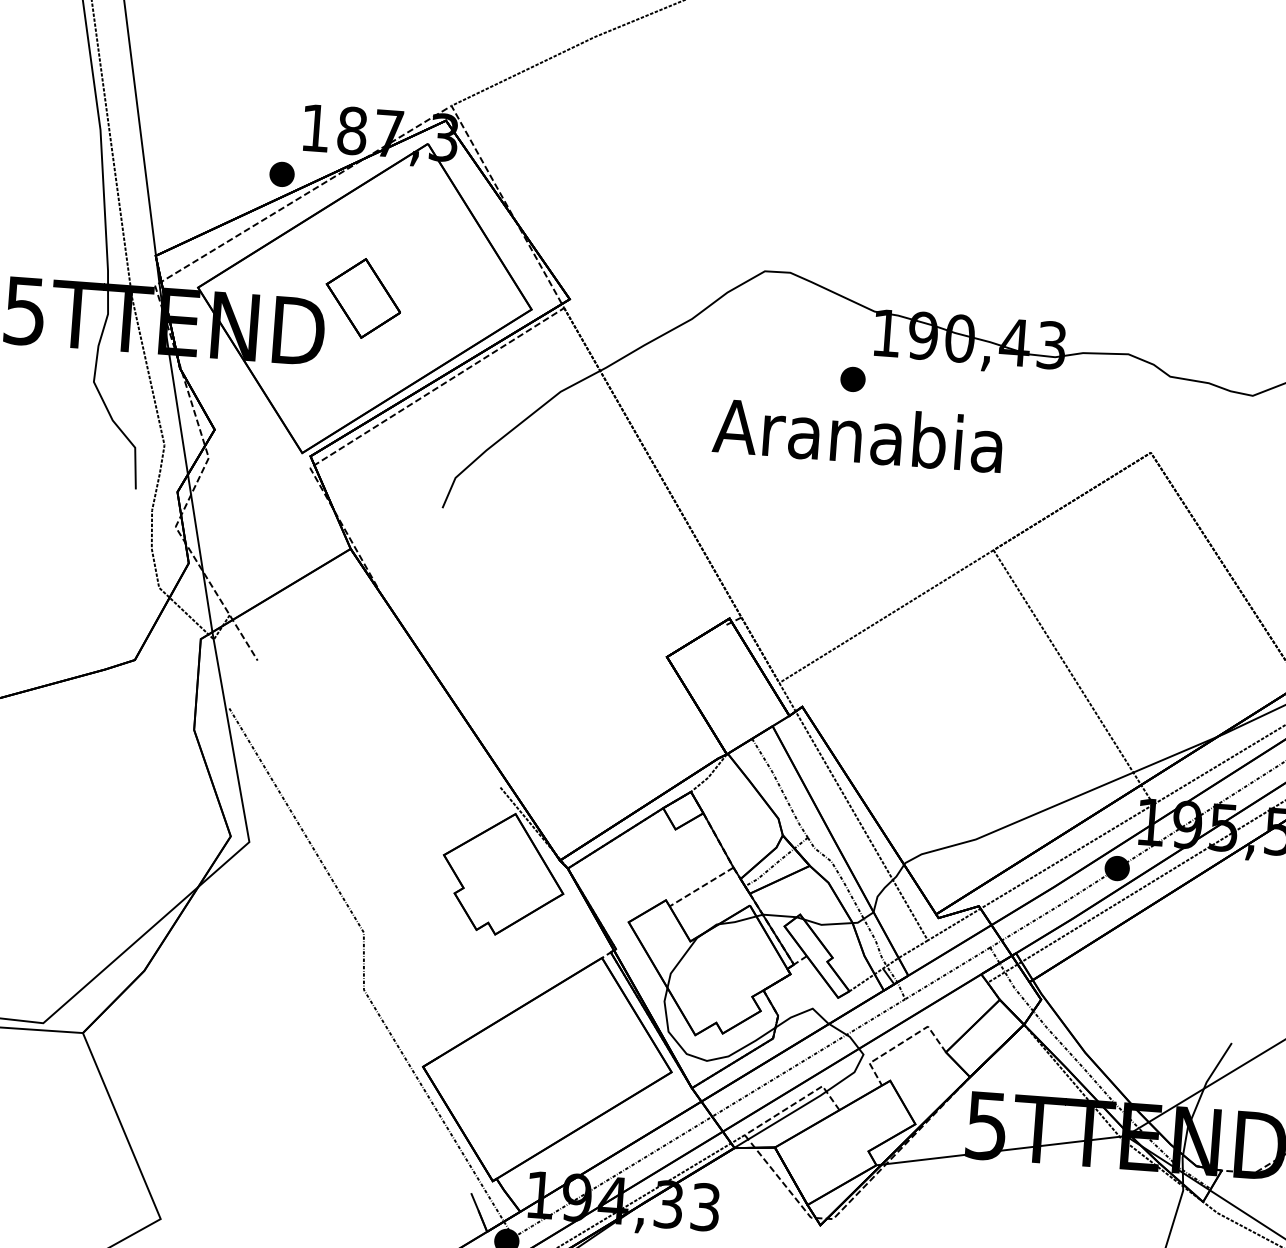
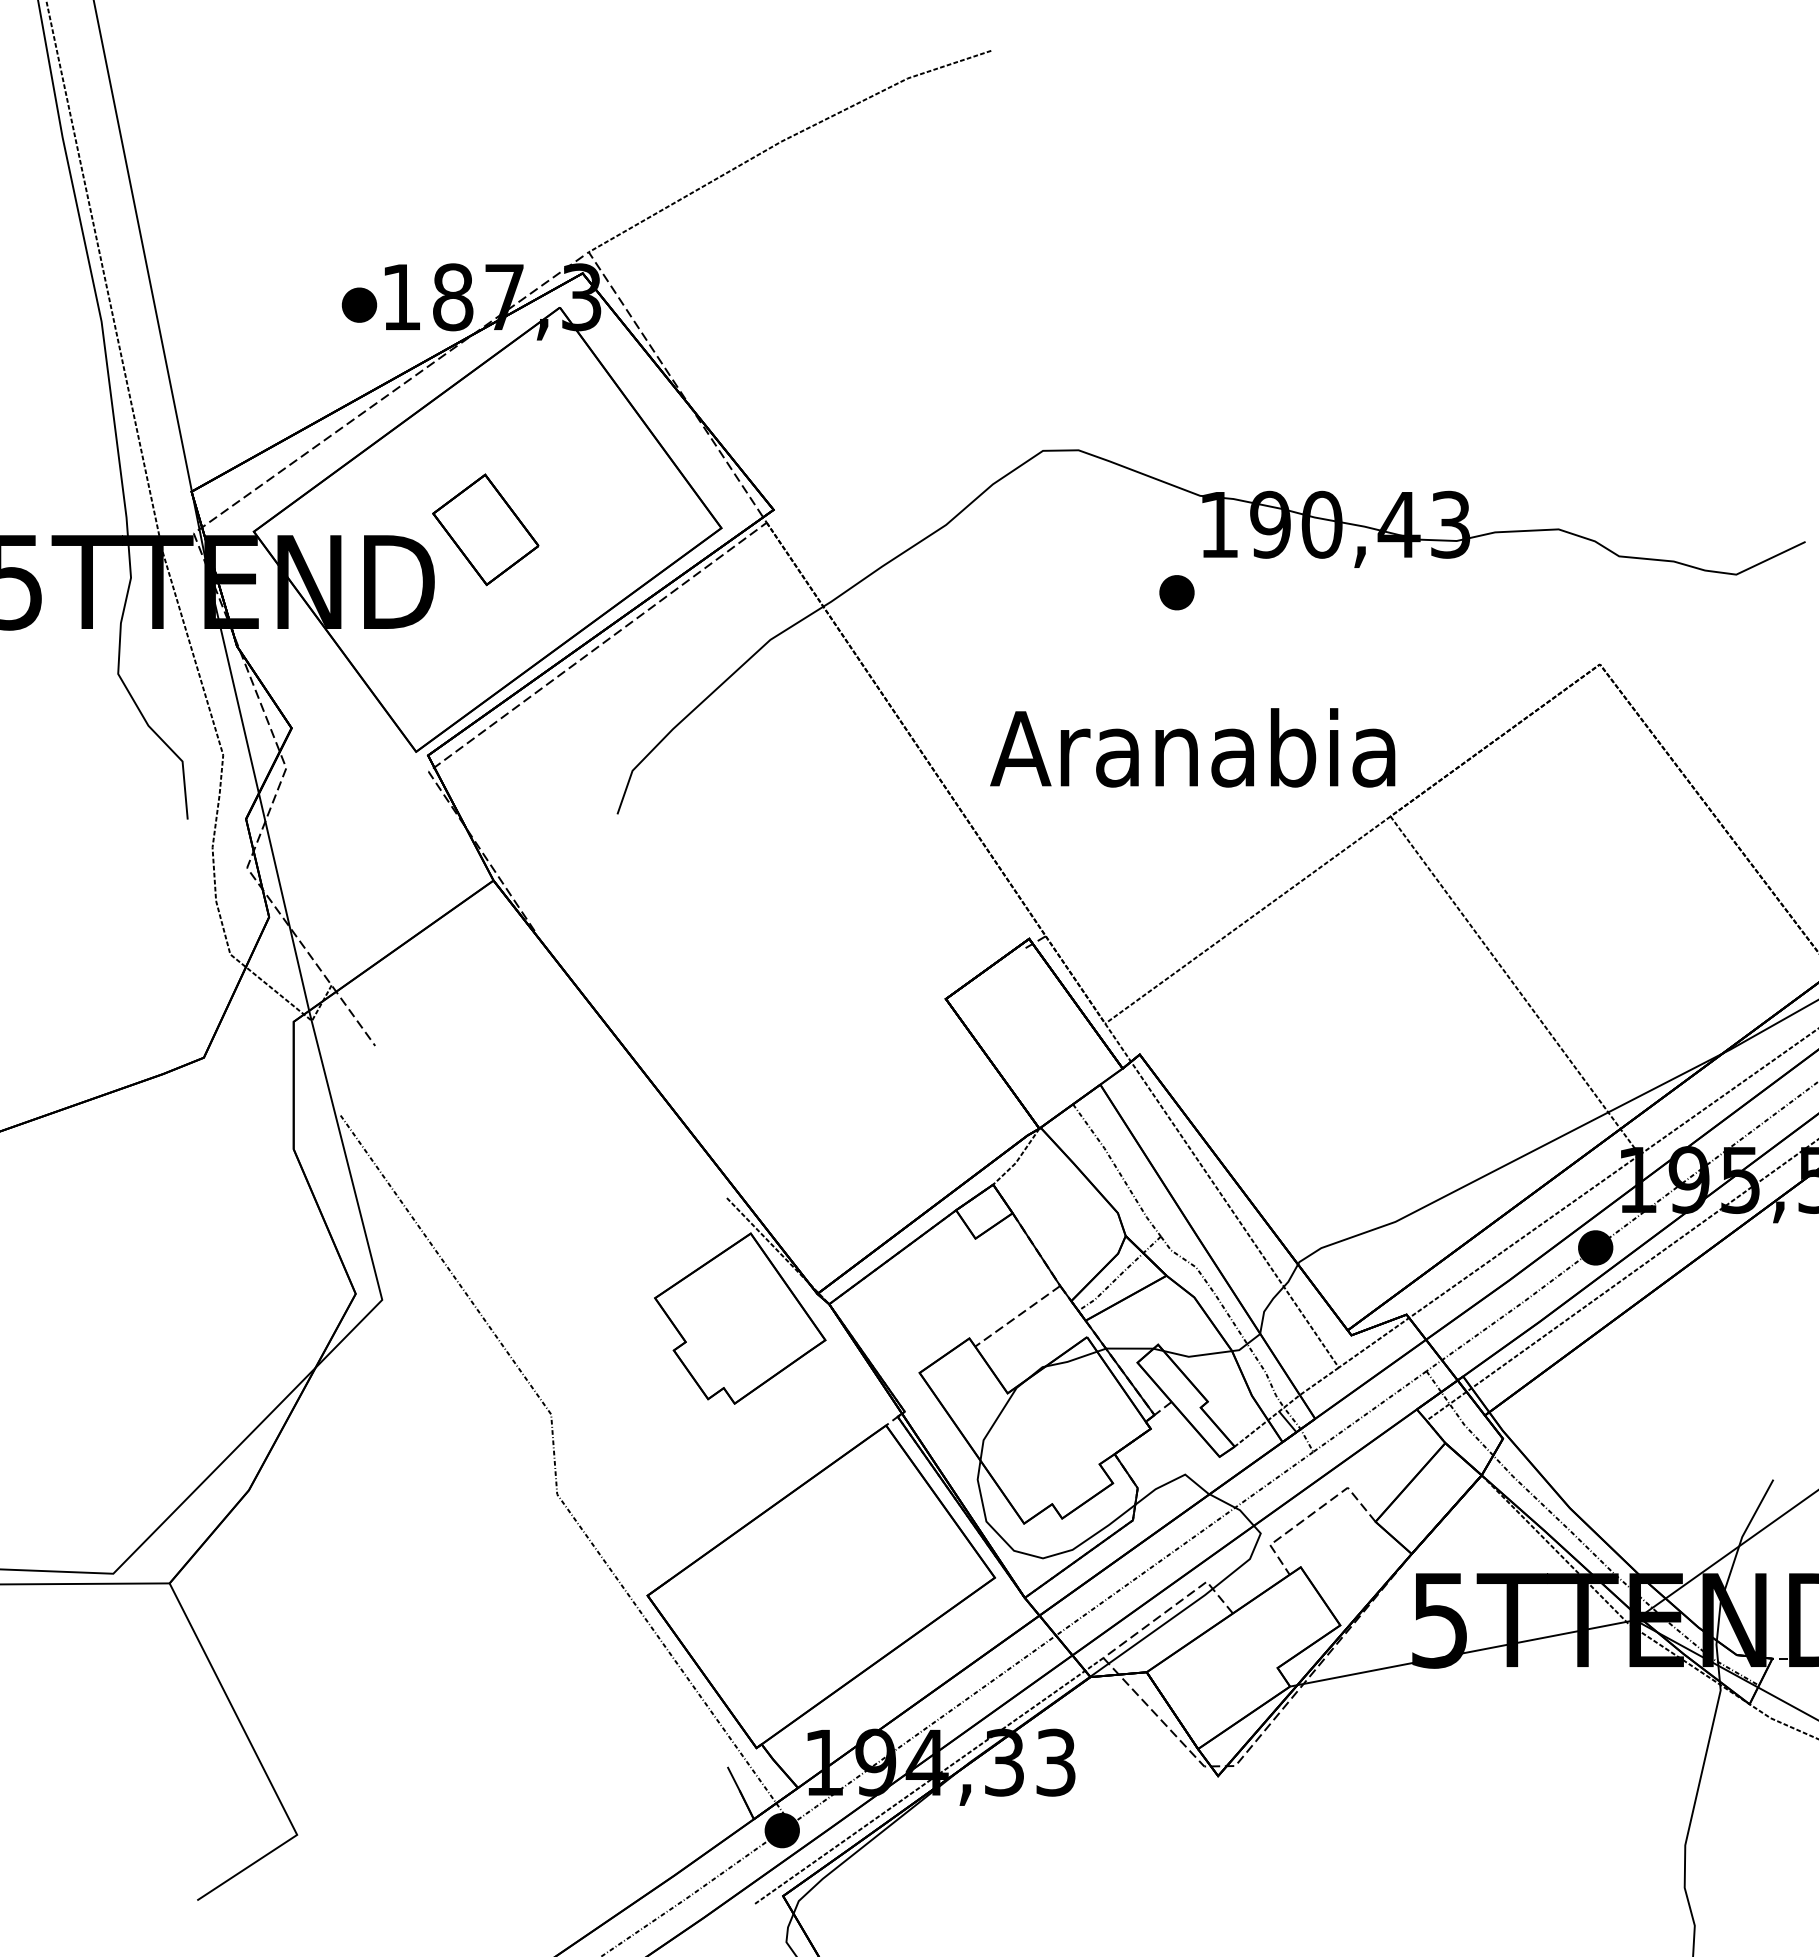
part: (282, 173) -> (359, 304), moved
text: (857, 434) -> (1192, 747), moved

